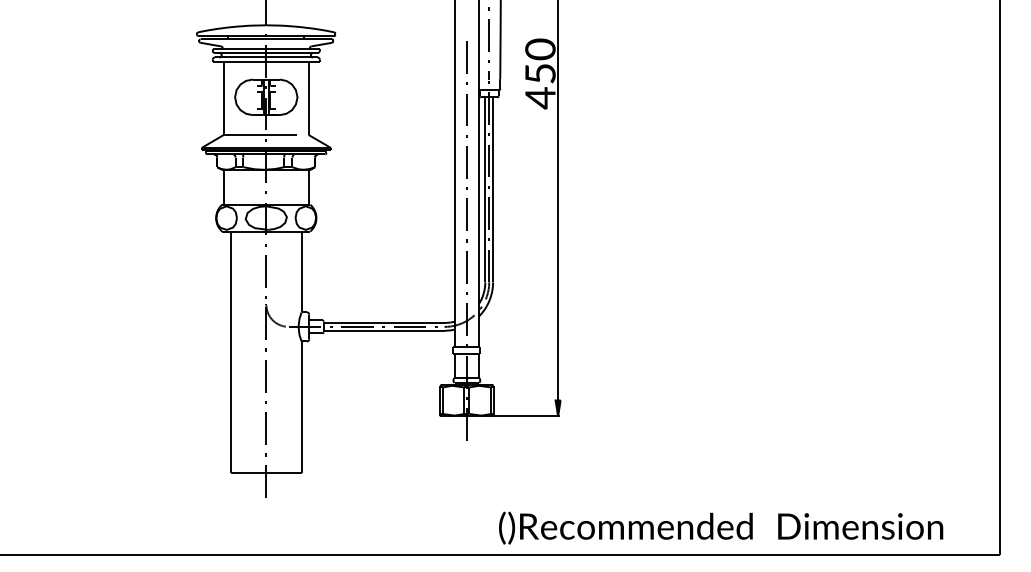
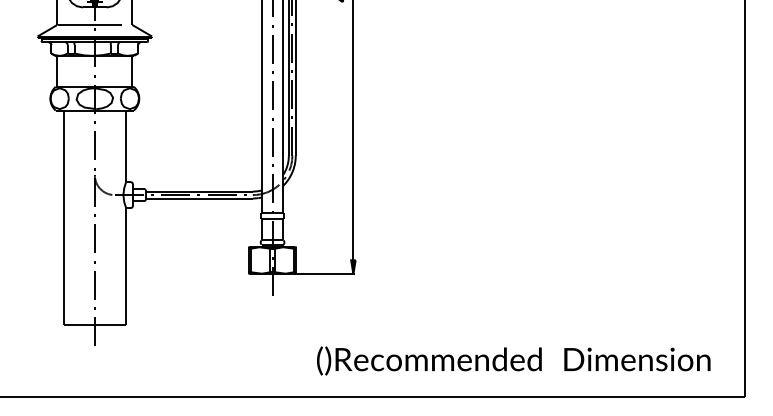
text: (721, 527) -> (514, 360), moved

